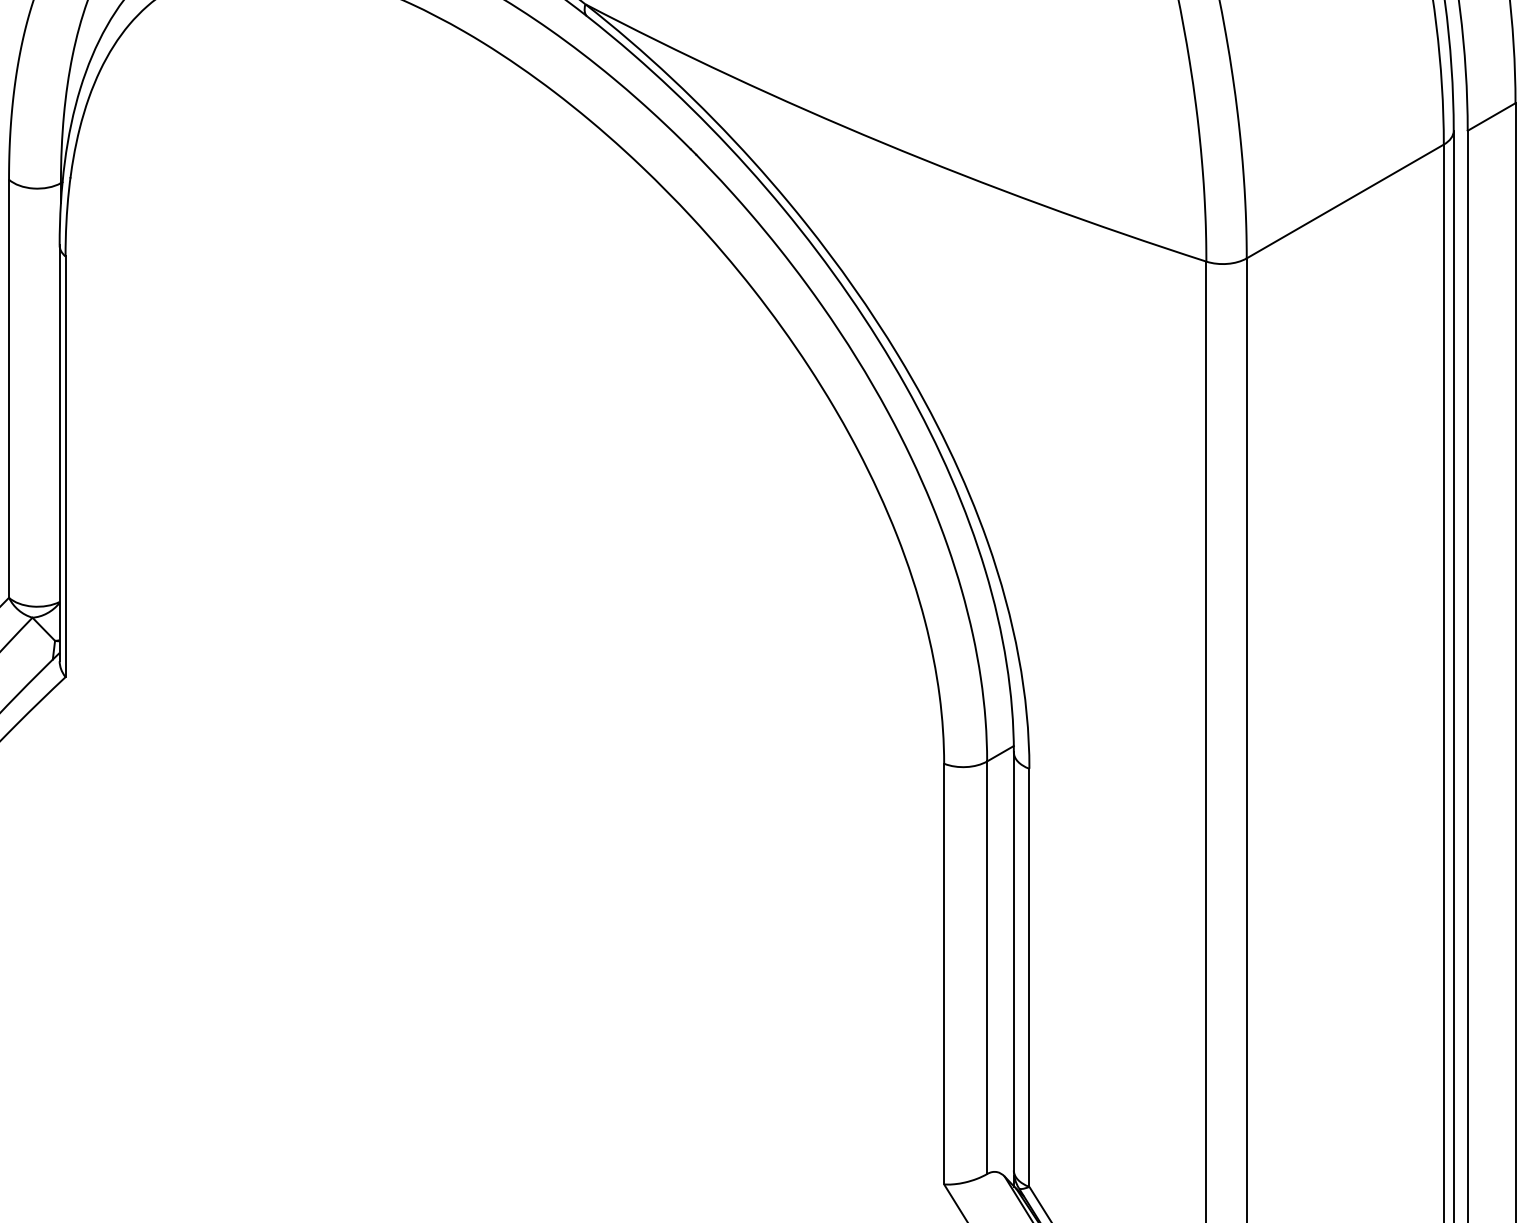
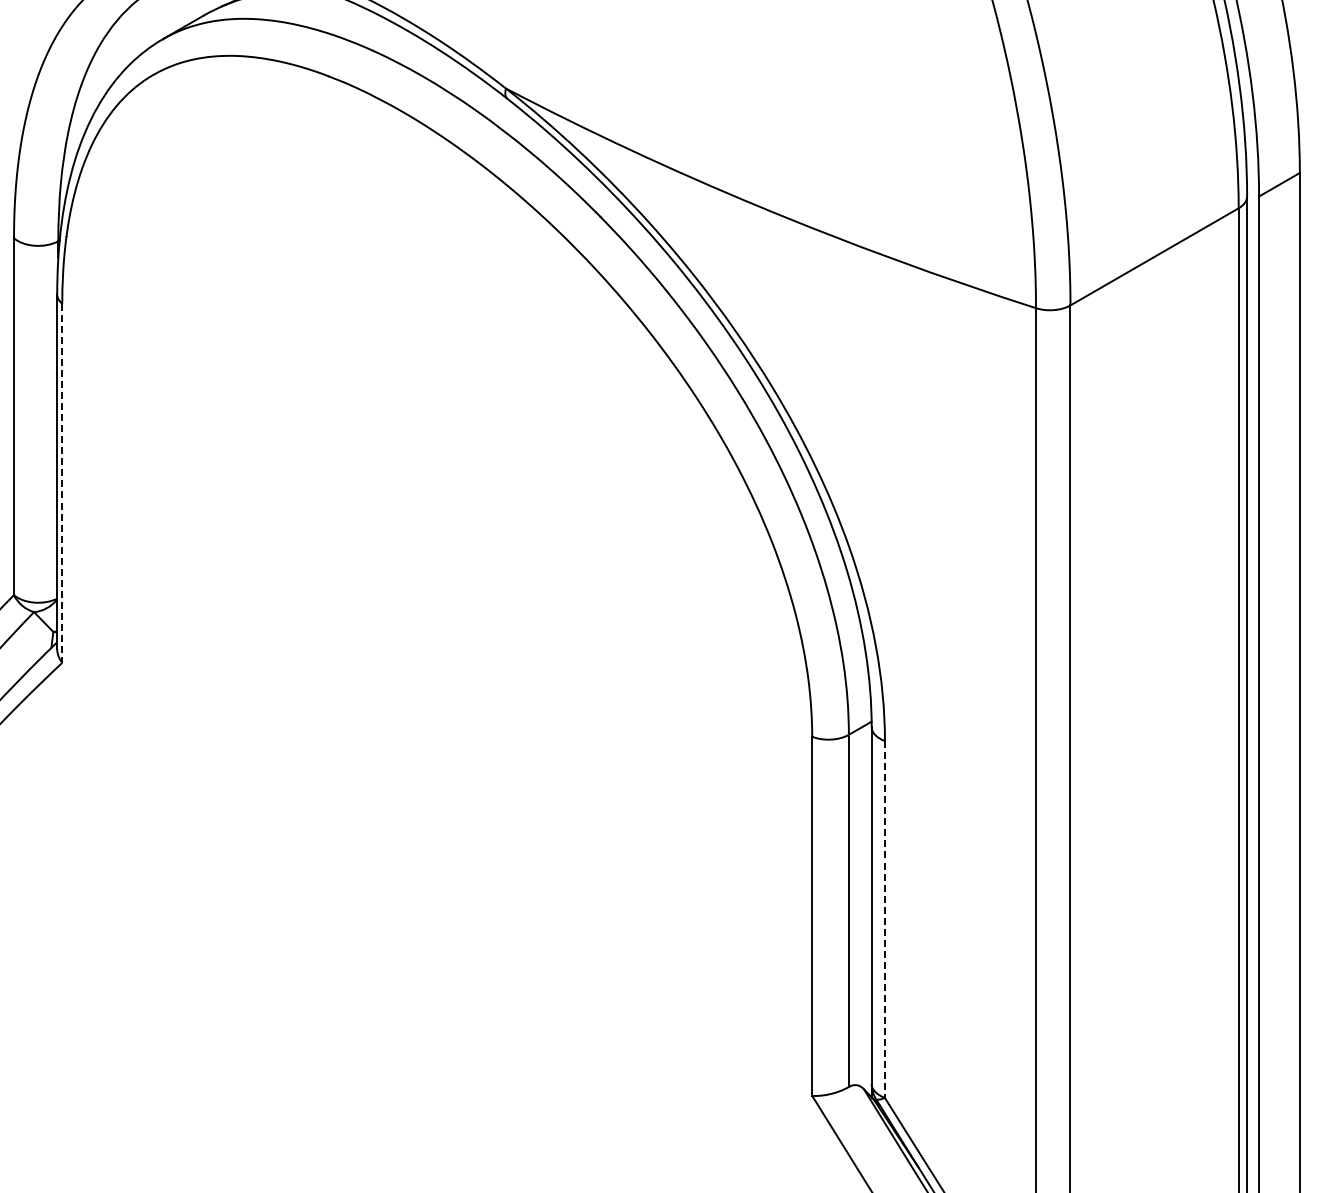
line: (65, 467) -> (62, 483), solid -> dashed
line: (1028, 979) -> (884, 920), solid -> dashed

